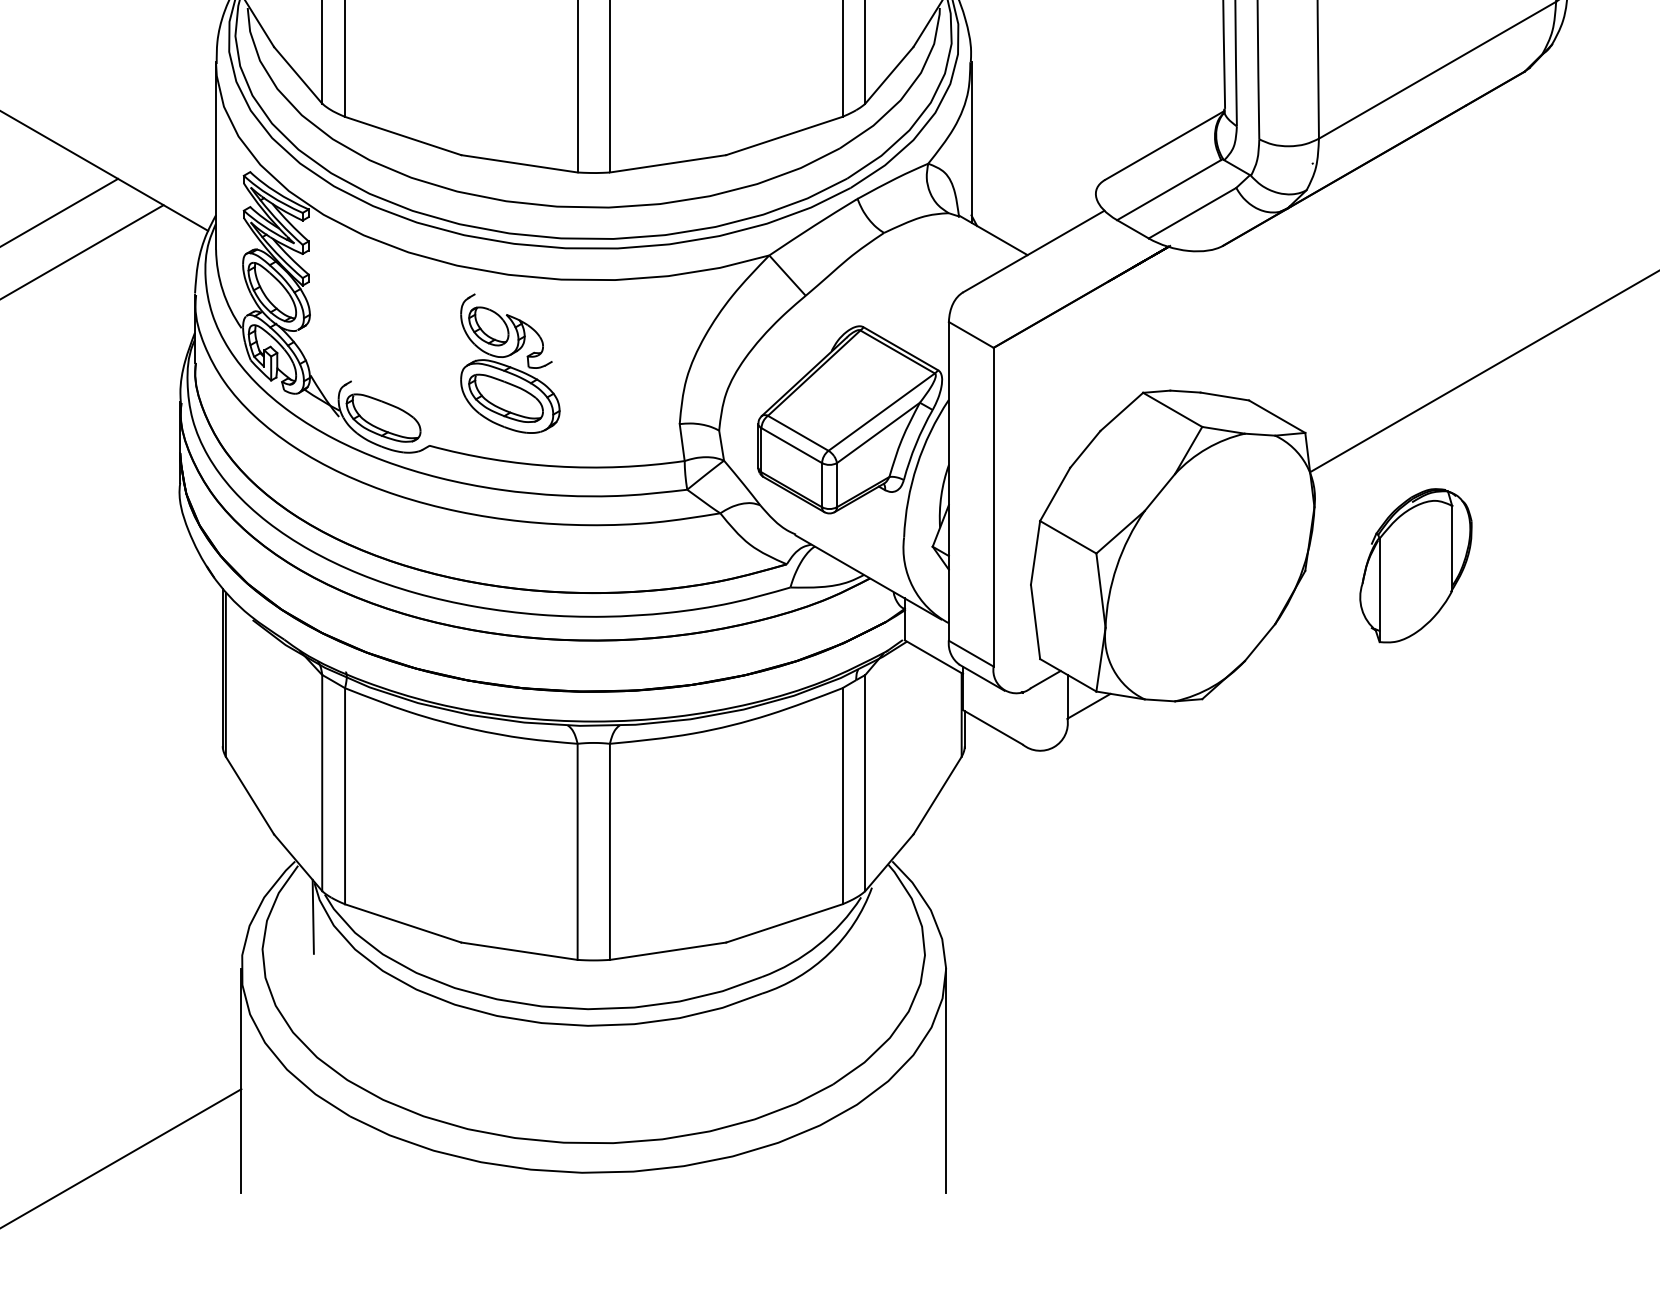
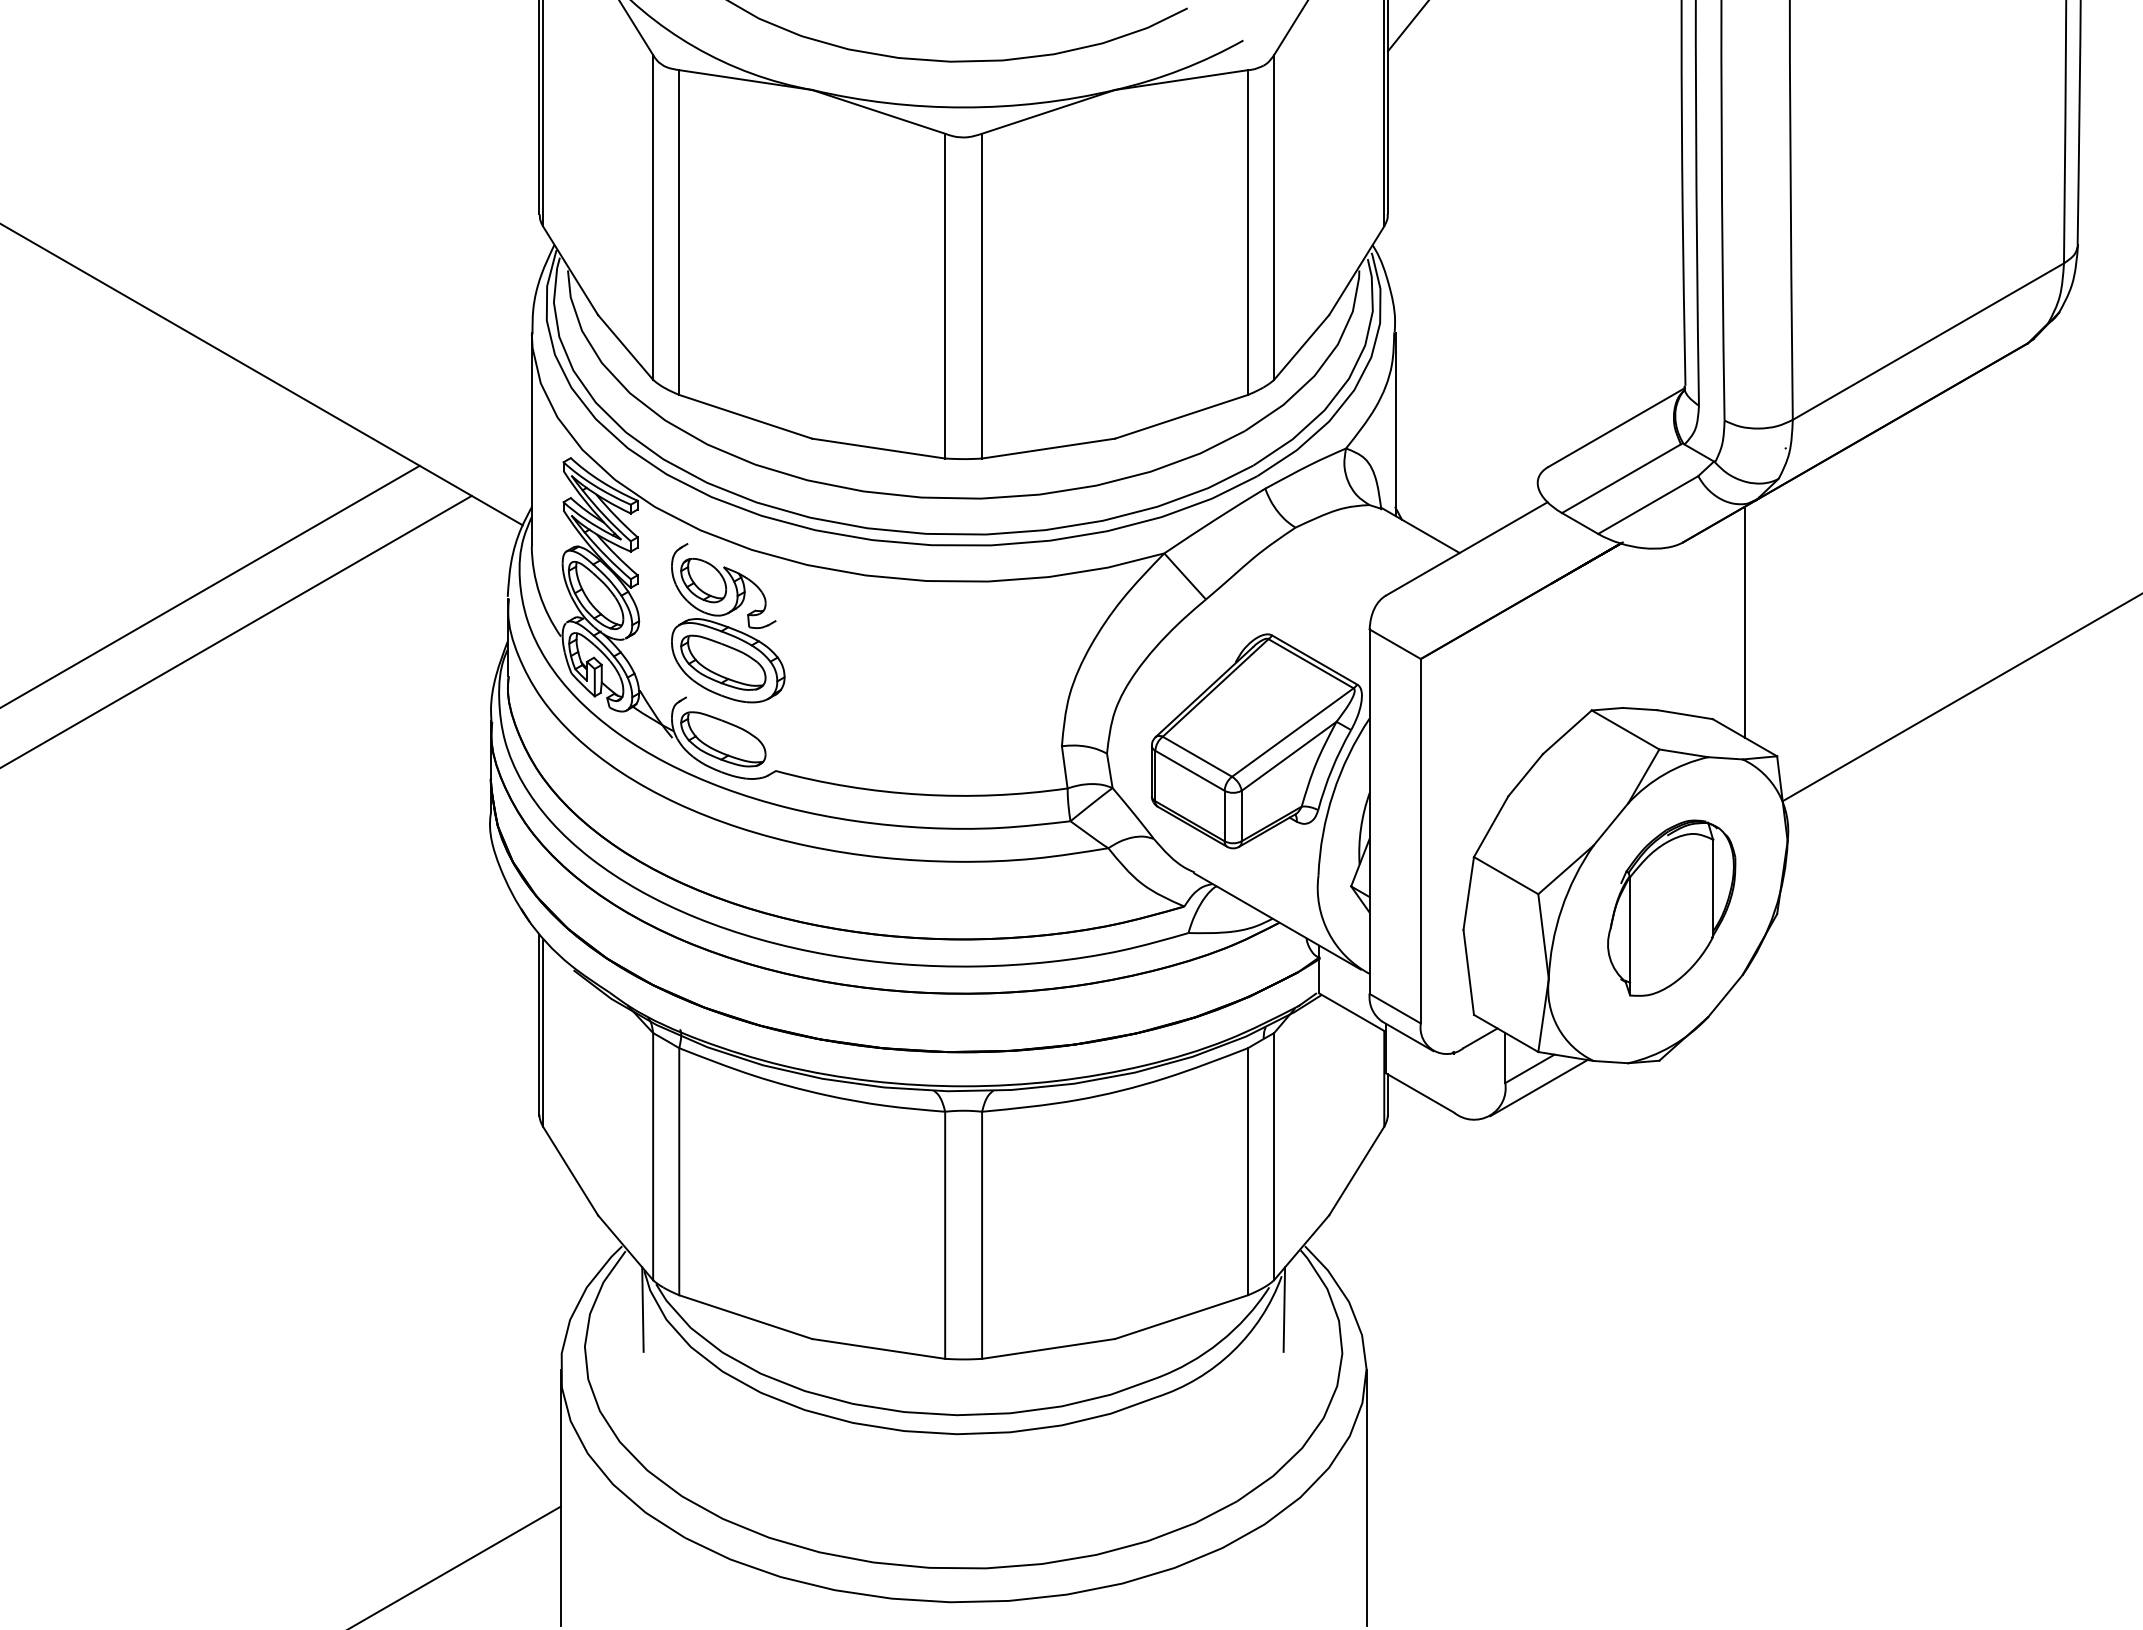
line: (1276, 315) -> (1744, 621), added
part: (510, 364) -> (728, 623), moved
part: (1415, 565) -> (1671, 907), moved
line: (1096, 723) -> (1538, 1088), added
line: (874, 916) -> (1284, 1309), added

